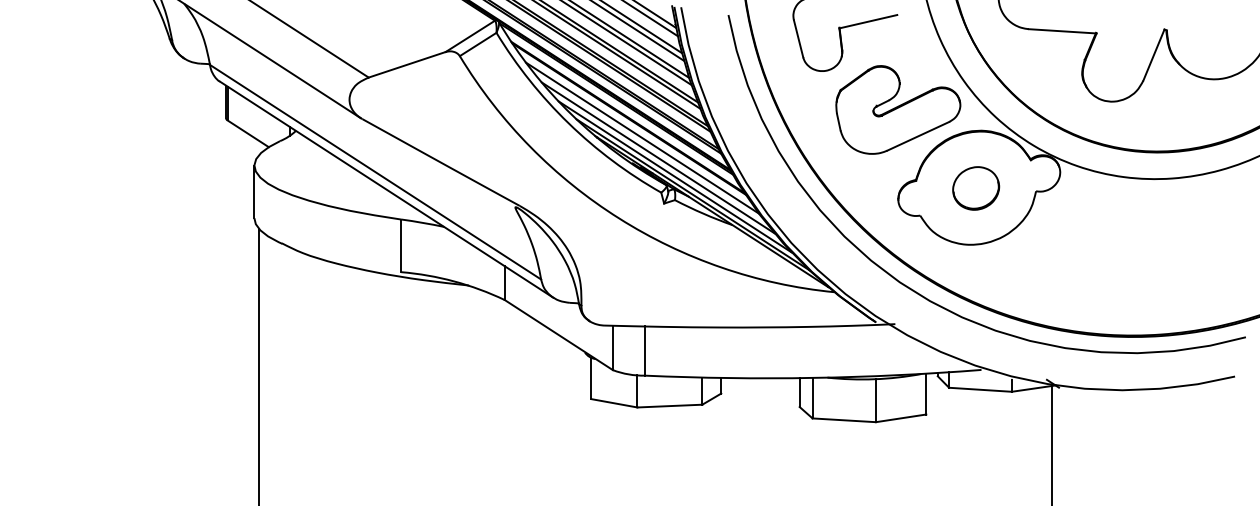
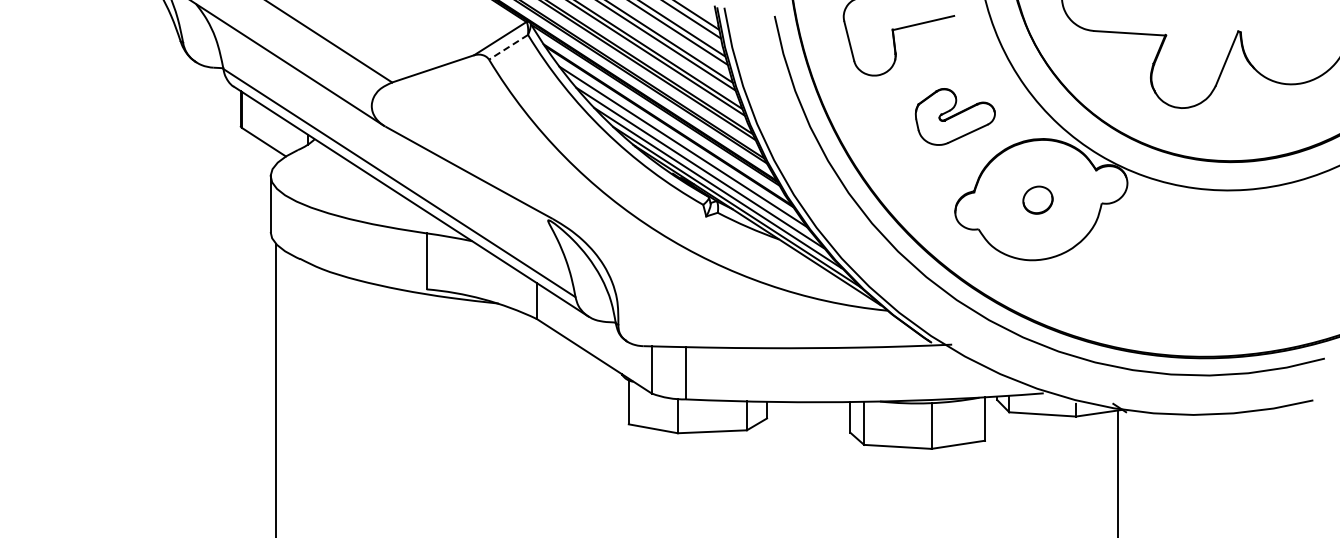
line: (478, 44) -> (508, 47), solid -> dashed
part: (898, 109) -> (955, 116), size x0.6
part: (975, 187) -> (1037, 199), size x0.6

